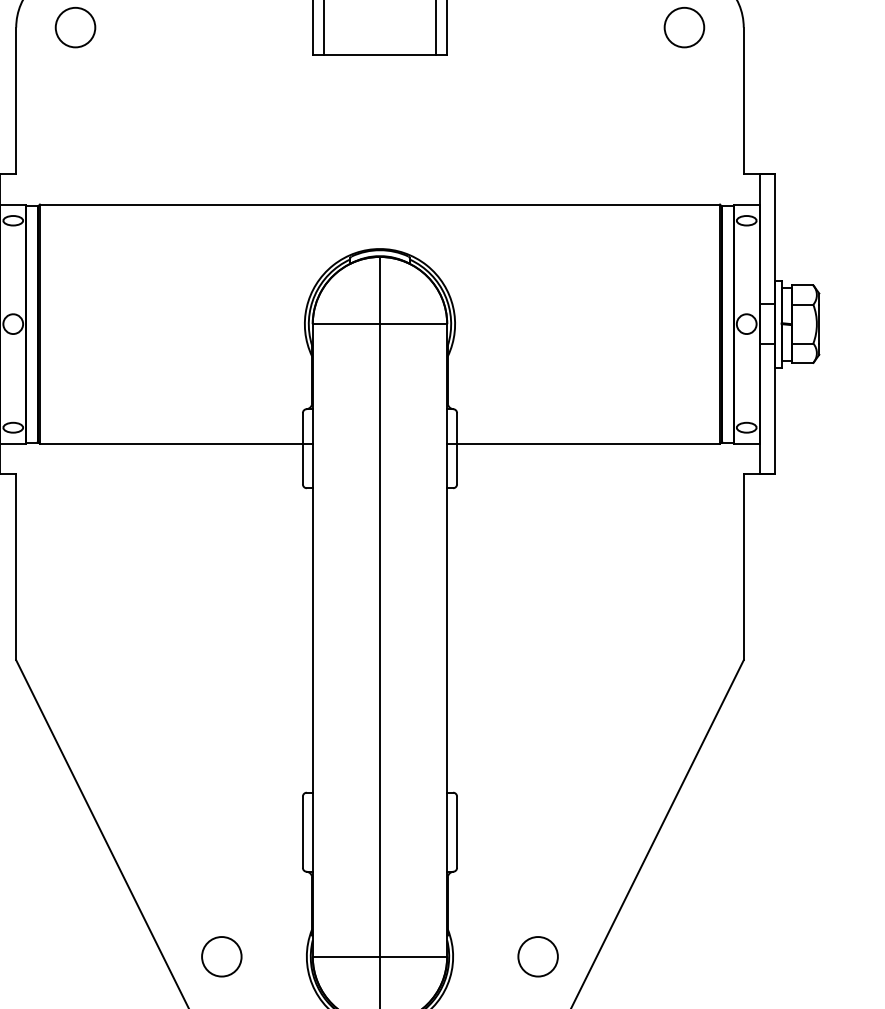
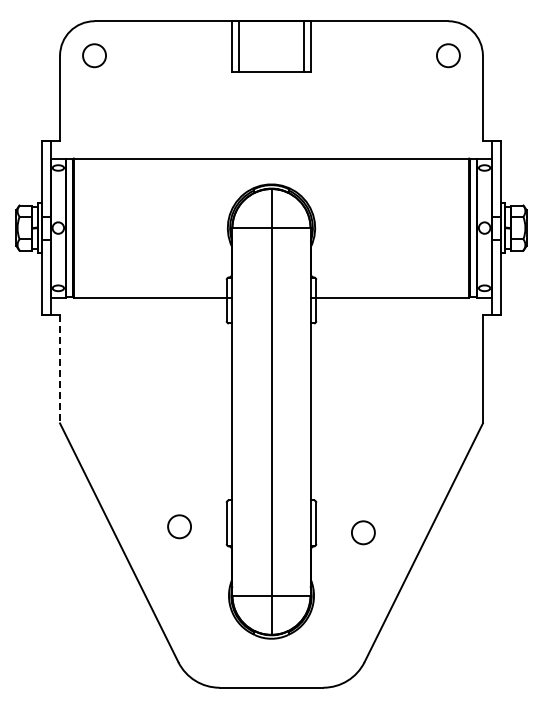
line: (16, 567) -> (60, 369), solid -> dashed
circle: (221, 956) -> (179, 526), moved
circle: (538, 956) -> (363, 532), moved

